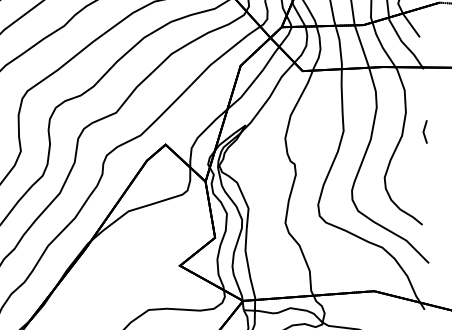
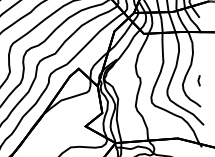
line: (423, 131) -> (198, 80), moved

